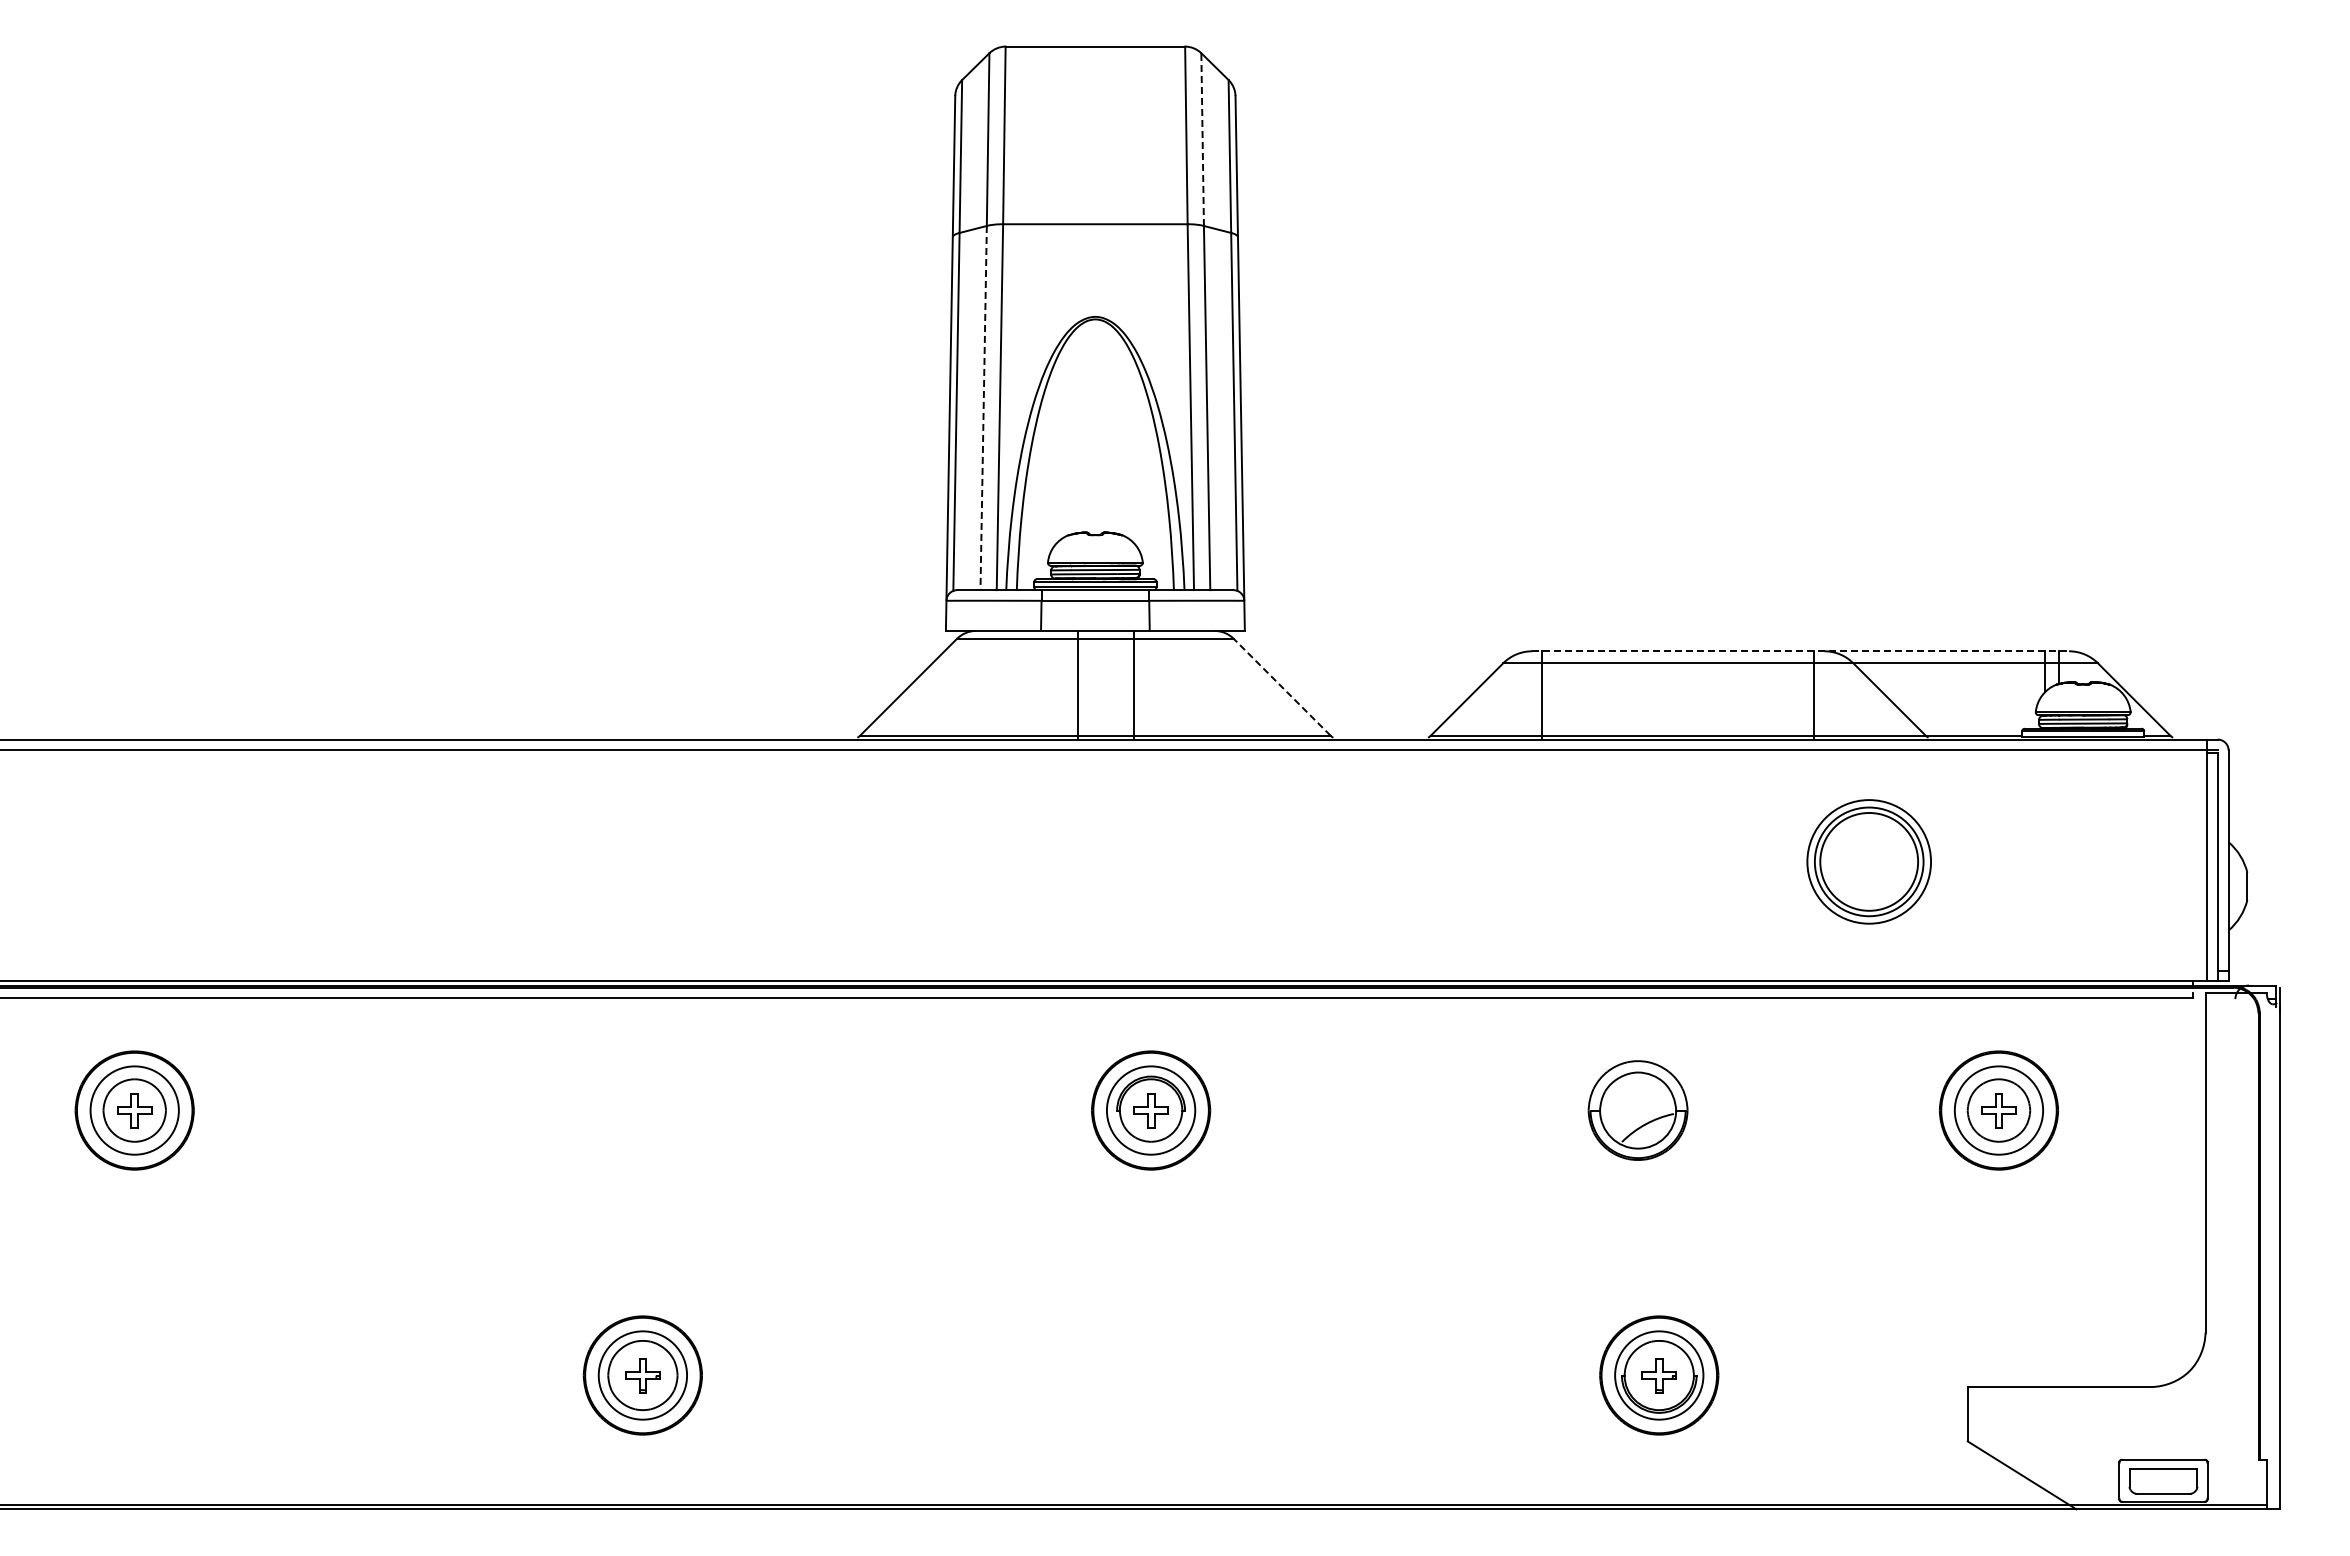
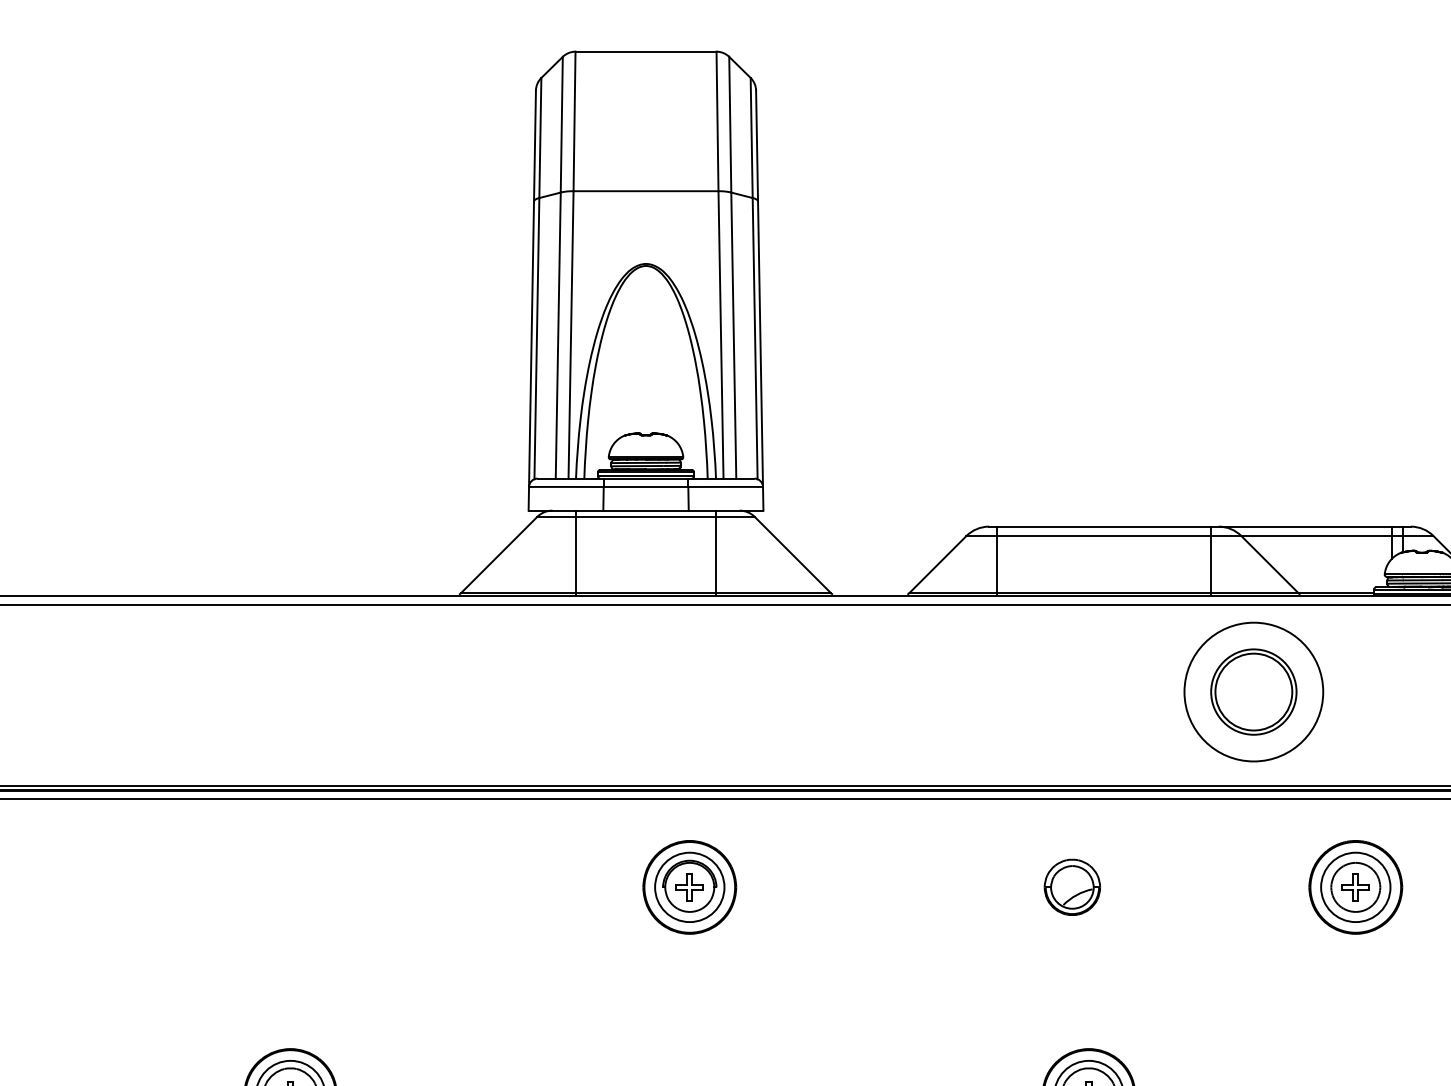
line: (1202, 139) -> (730, 124), dashed -> solid
line: (983, 408) -> (558, 335), dashed -> solid
line: (1801, 651) -> (1200, 526), dashed -> solid
line: (1077, 683) -> (575, 551), moved
line: (1134, 683) -> (716, 551), moved
line: (1281, 686) -> (792, 554), dashed -> solid
circle: (1868, 861) -> (1253, 691), size x1.43
part: (1638, 1110) -> (1072, 887), size x0.71

